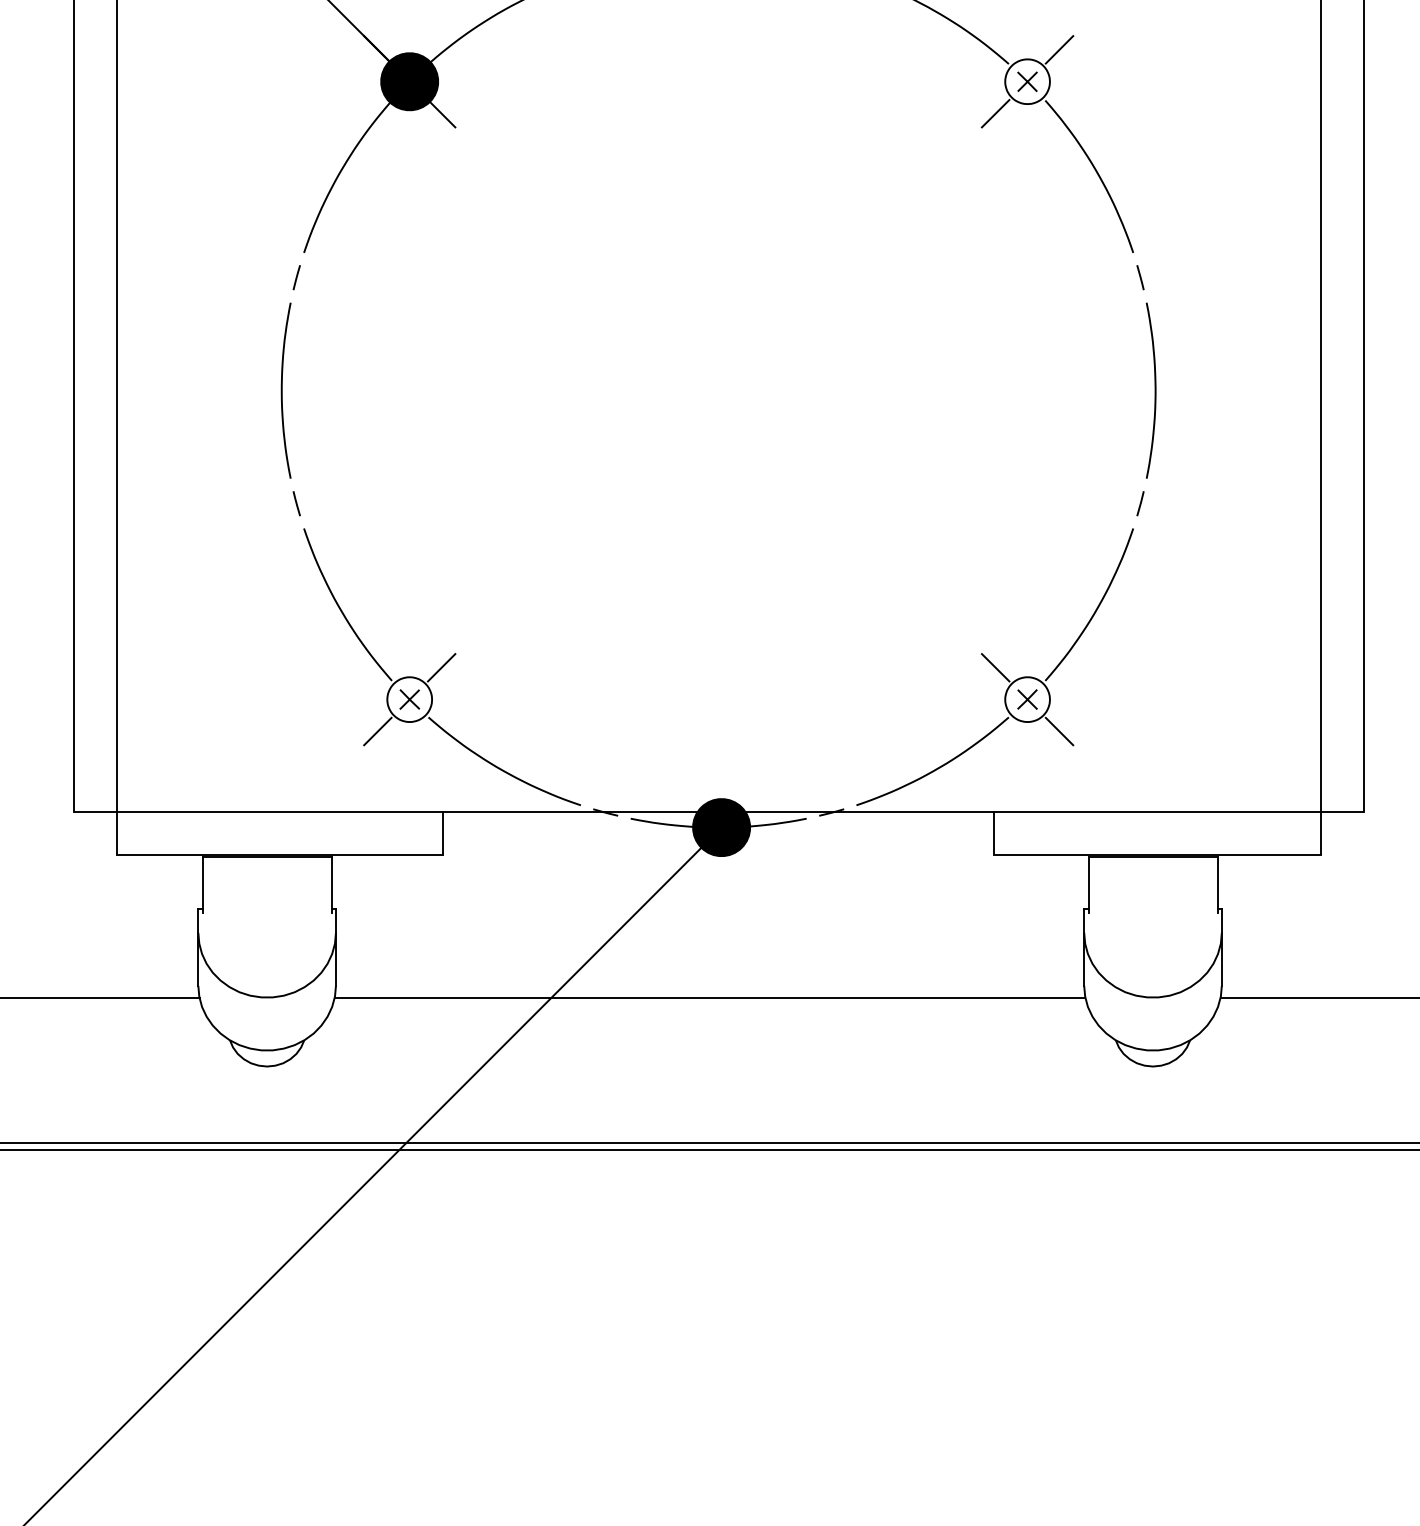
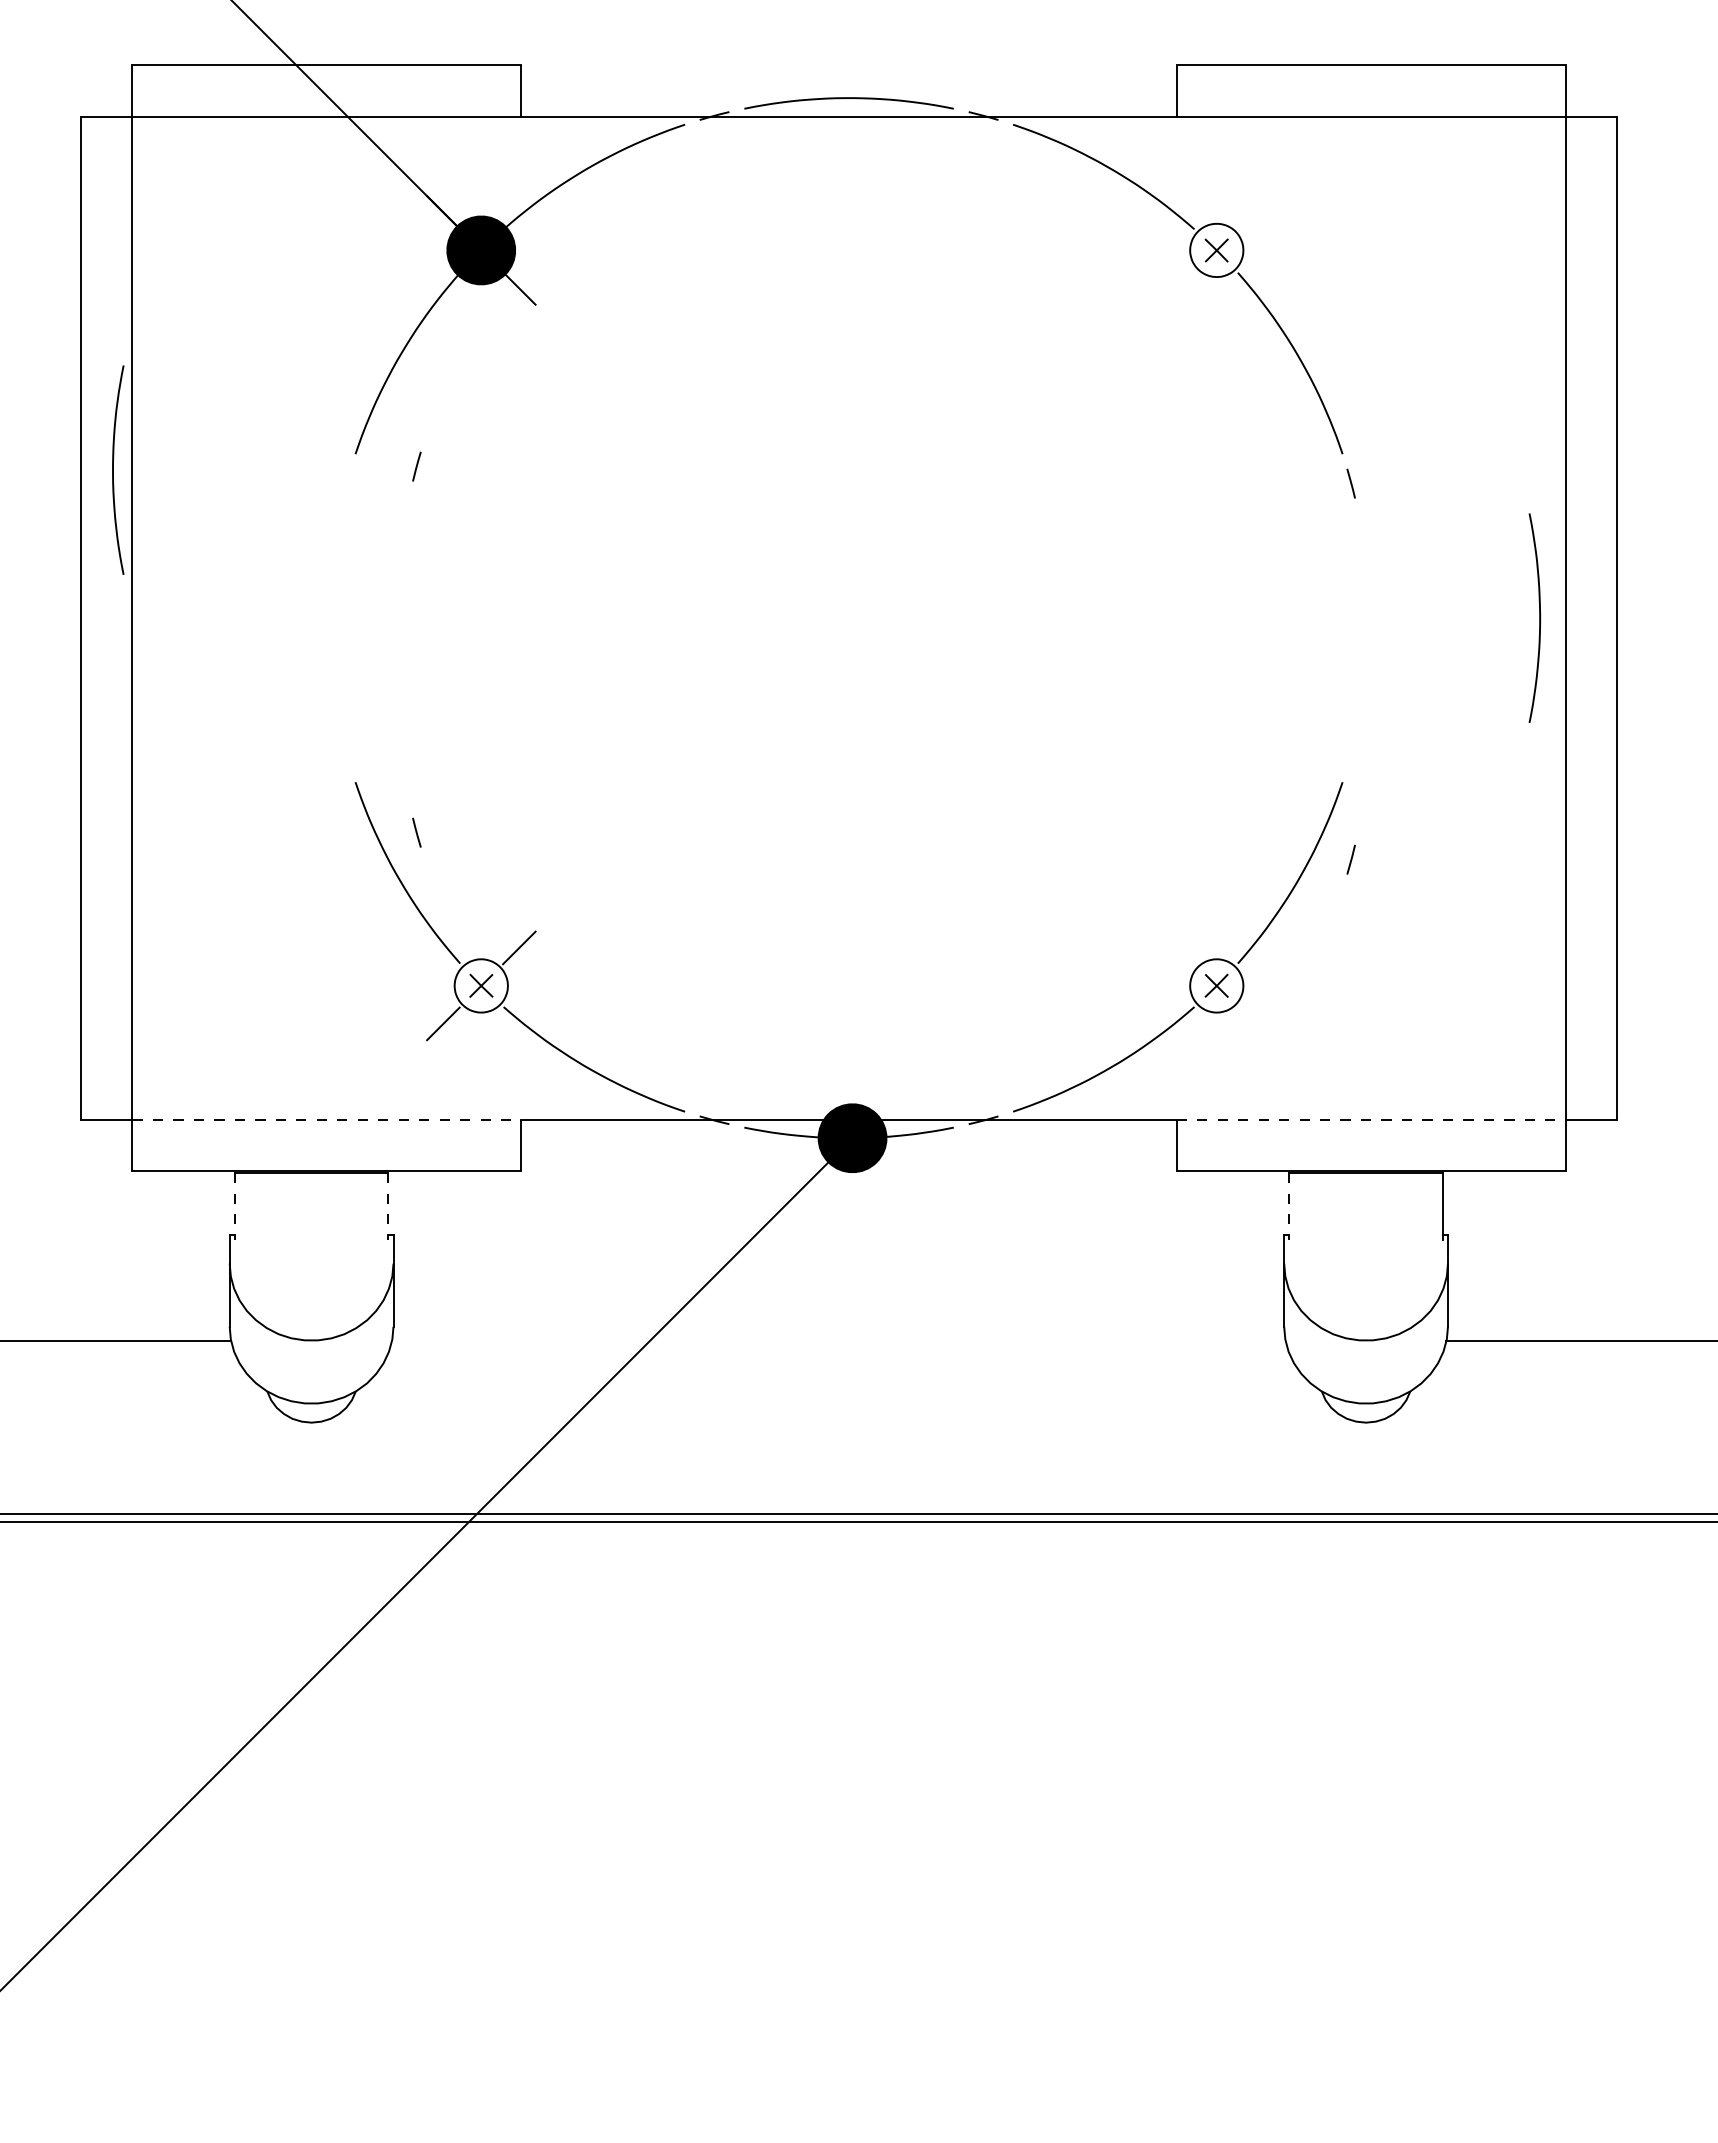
line: (1059, 49) -> (1254, 212), removed
line: (995, 113) -> (1178, 288), removed
line: (296, 277) -> (416, 466), moved
curve: (282, 390) -> (113, 469), moved
curve: (1155, 390) -> (1539, 617), moved
line: (296, 503) -> (416, 832), moved
line: (1139, 503) -> (1350, 859), moved
line: (995, 667) -> (1178, 947), removed
line: (1059, 731) -> (1254, 1023), removed
line: (279, 811) -> (326, 1119), solid -> dashed
line: (1157, 811) -> (1371, 1119), solid -> dashed
line: (202, 884) -> (234, 1206), solid -> dashed
line: (331, 884) -> (388, 1206), solid -> dashed
line: (1088, 884) -> (1289, 1206), solid -> dashed
line: (709, 998) -> (838, 1341), removed

